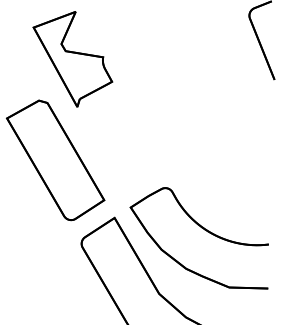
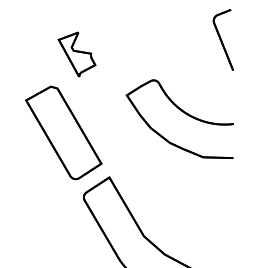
part: (72, 59) -> (76, 54), size x0.6
part: (202, 229) -> (182, 112), moved

